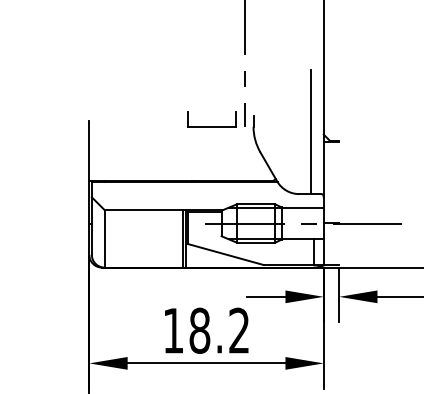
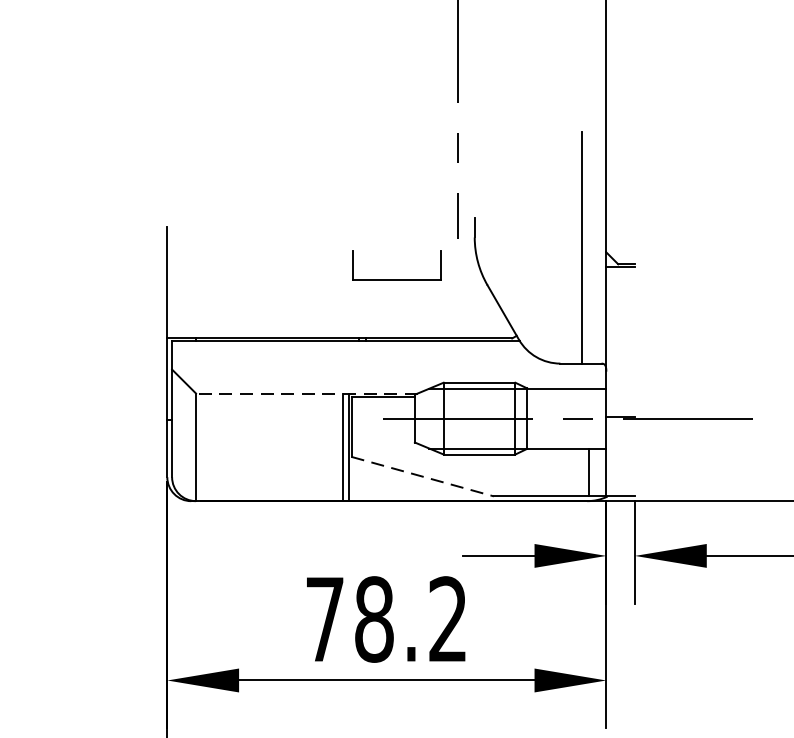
part: (211, 126) -> (396, 278), moved
line: (163, 210) -> (306, 394), solid -> dashed
line: (226, 254) -> (424, 476), solid -> dashed
text: (173, 330) -> (324, 618), 18.2 -> 78.2

